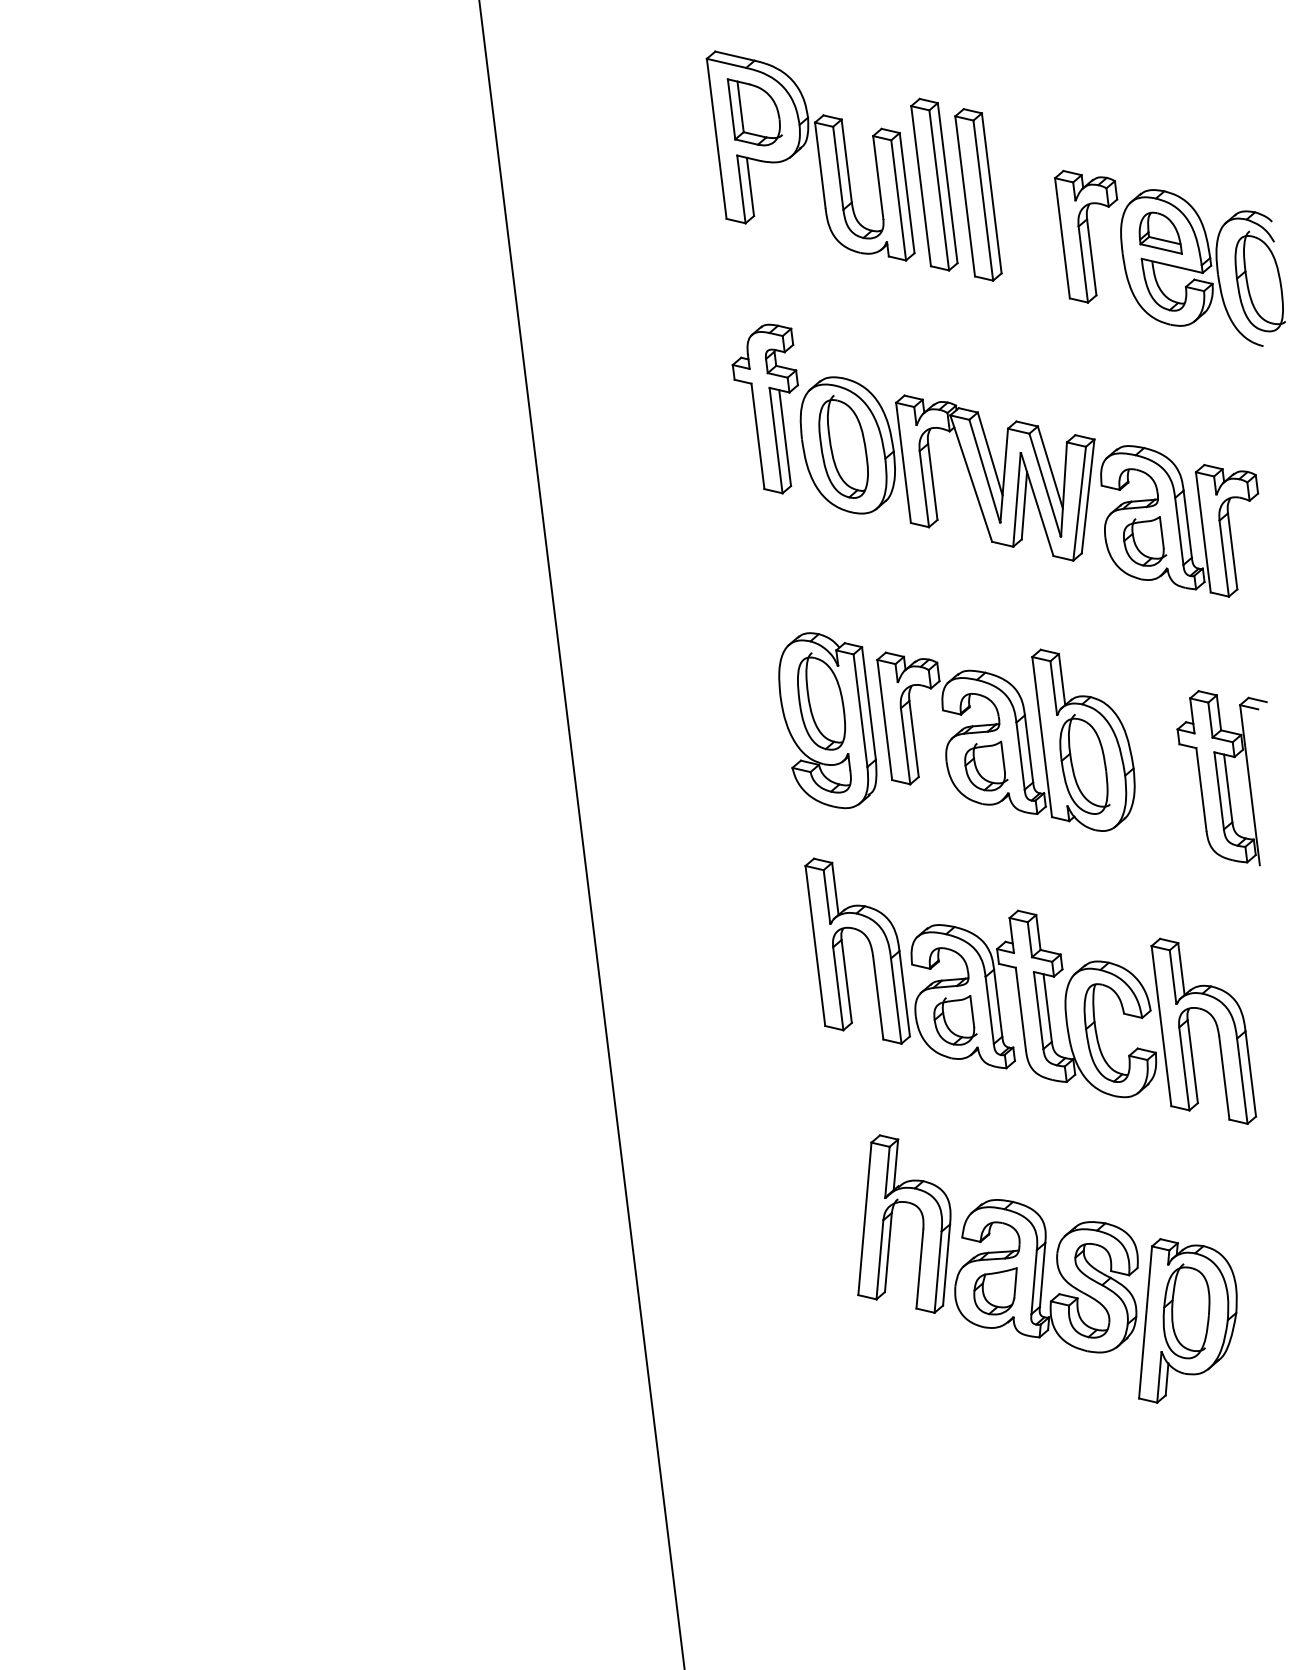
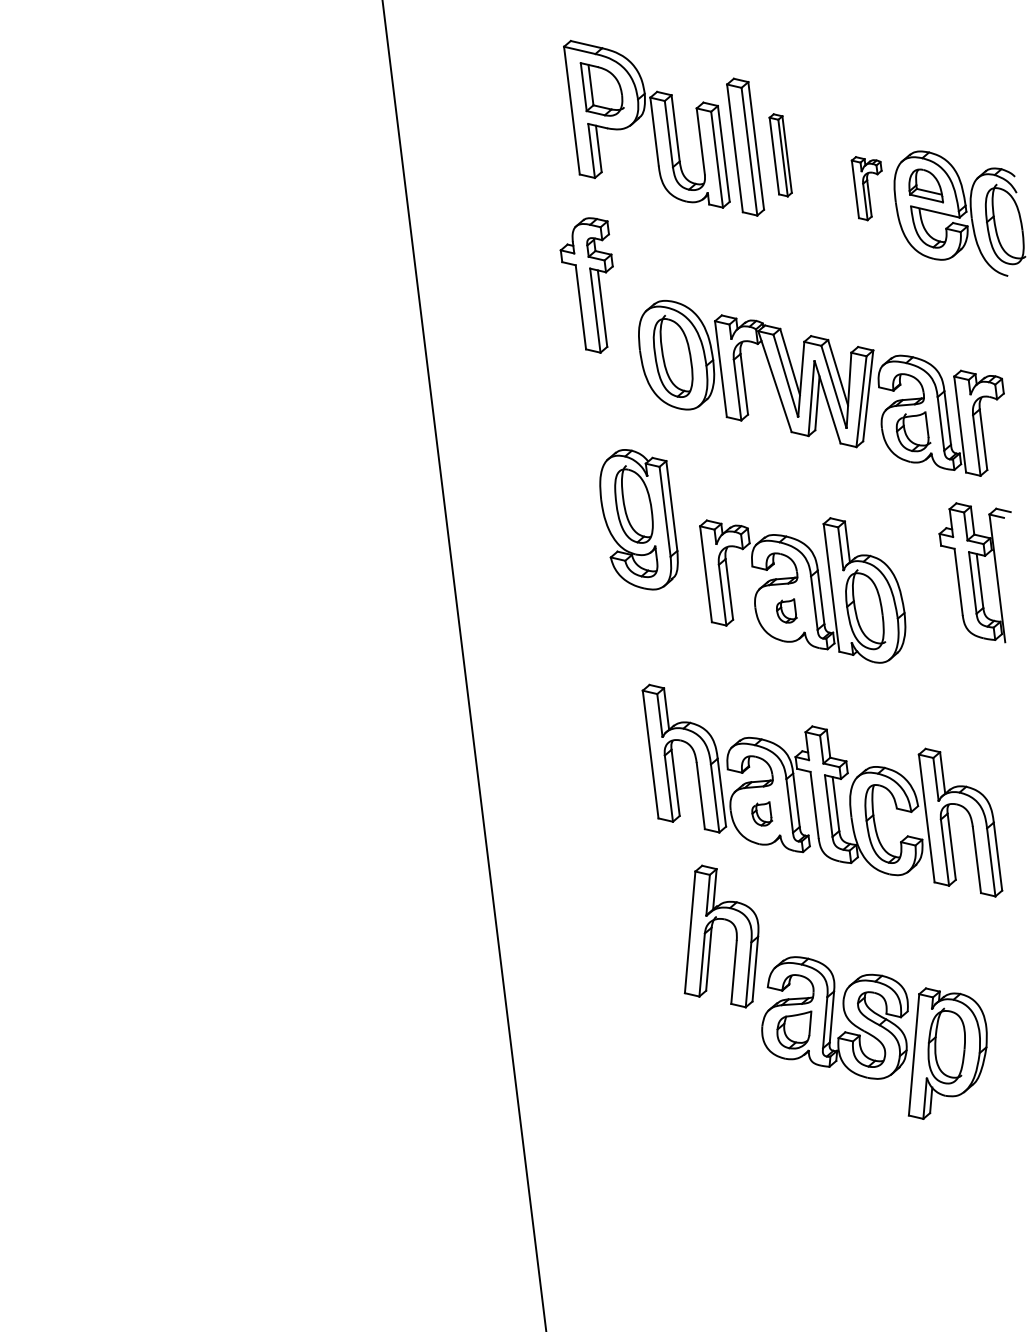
part: (978, 194) -> (780, 155), size x0.6
part: (1086, 236) -> (866, 188), size x0.6
part: (764, 408) -> (586, 285), moved
part: (827, 720) -> (638, 519), moved
part: (986, 765) -> (787, 610), size x0.6
part: (1221, 778) -> (974, 573), moved
part: (955, 1020) -> (762, 813), size x0.6
part: (892, 1220) -> (712, 933), moved

